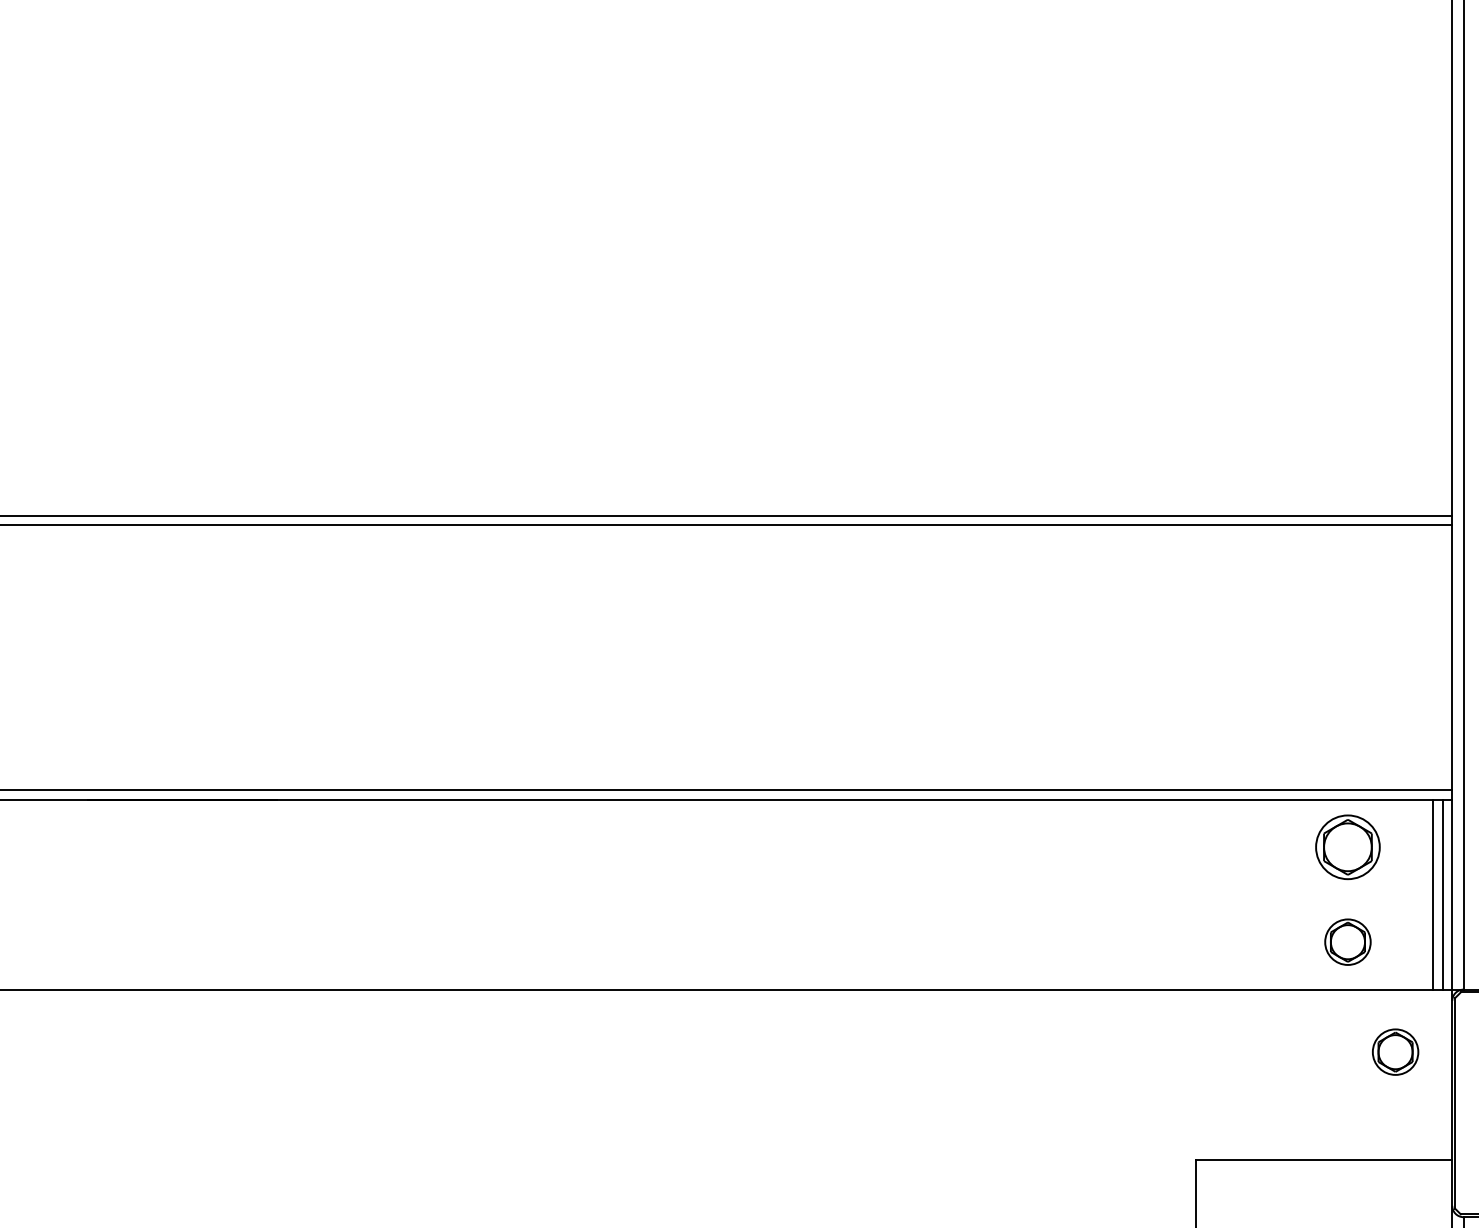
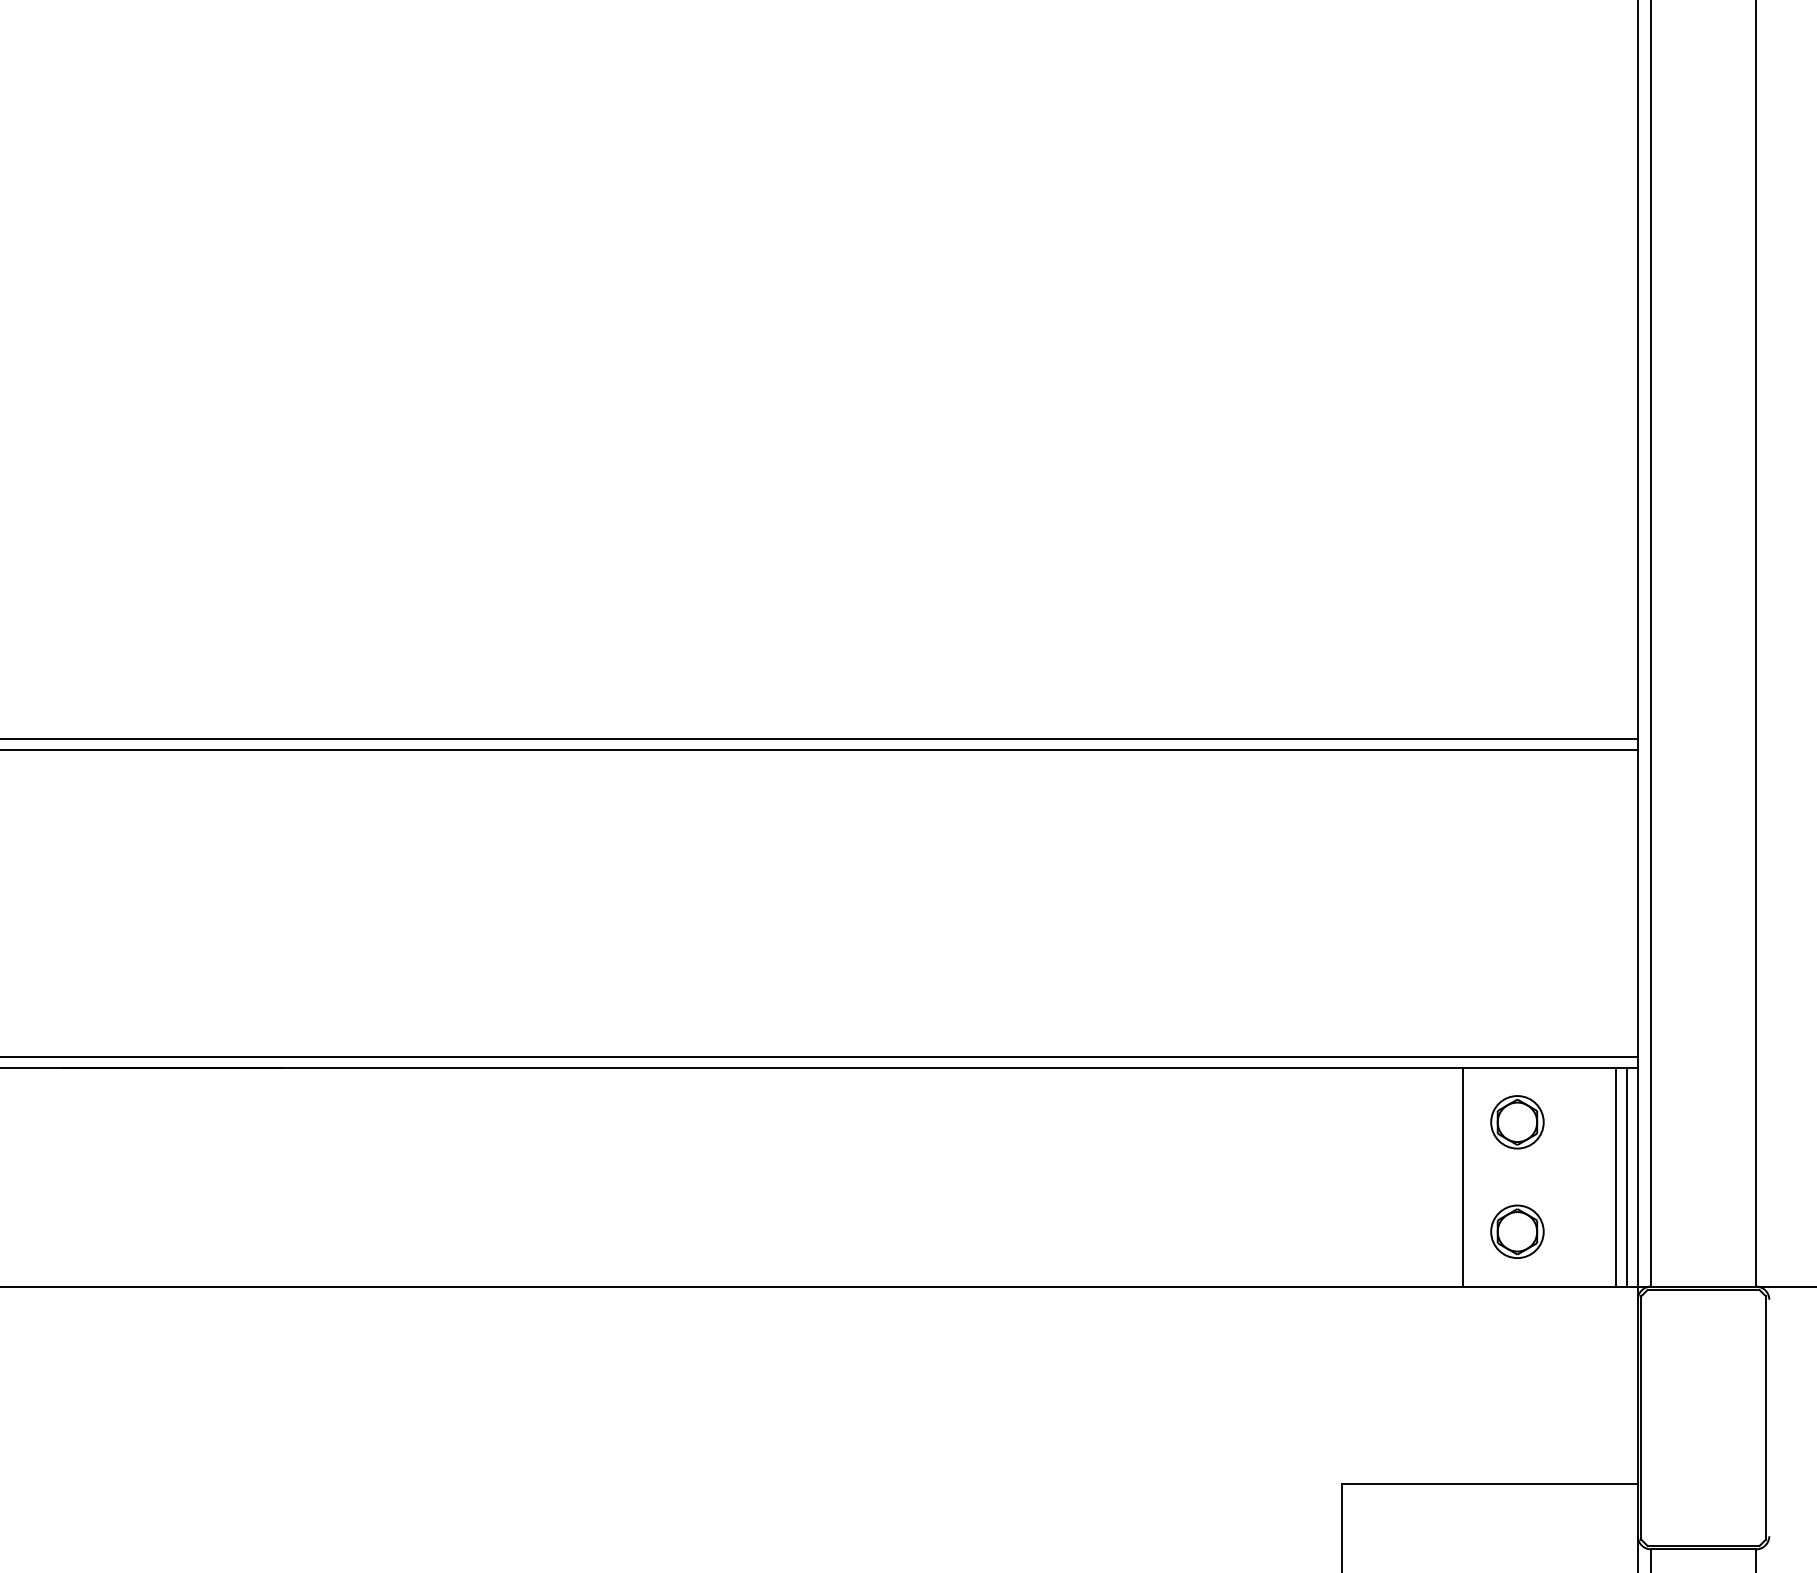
part: (1347, 847) -> (1517, 1122), size x0.71
line: (1300, 894) -> (1462, 1176), added
part: (1395, 1051) -> (1572, 1358), removed

